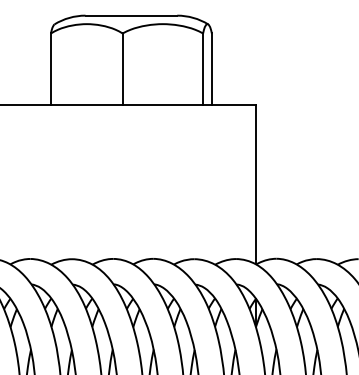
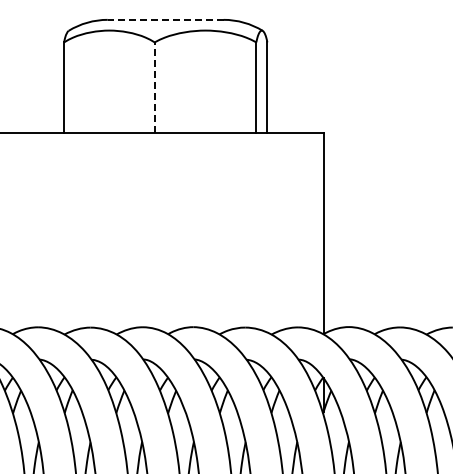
line: (131, 15) -> (165, 19), solid -> dashed
line: (122, 68) -> (154, 86), solid -> dashed

